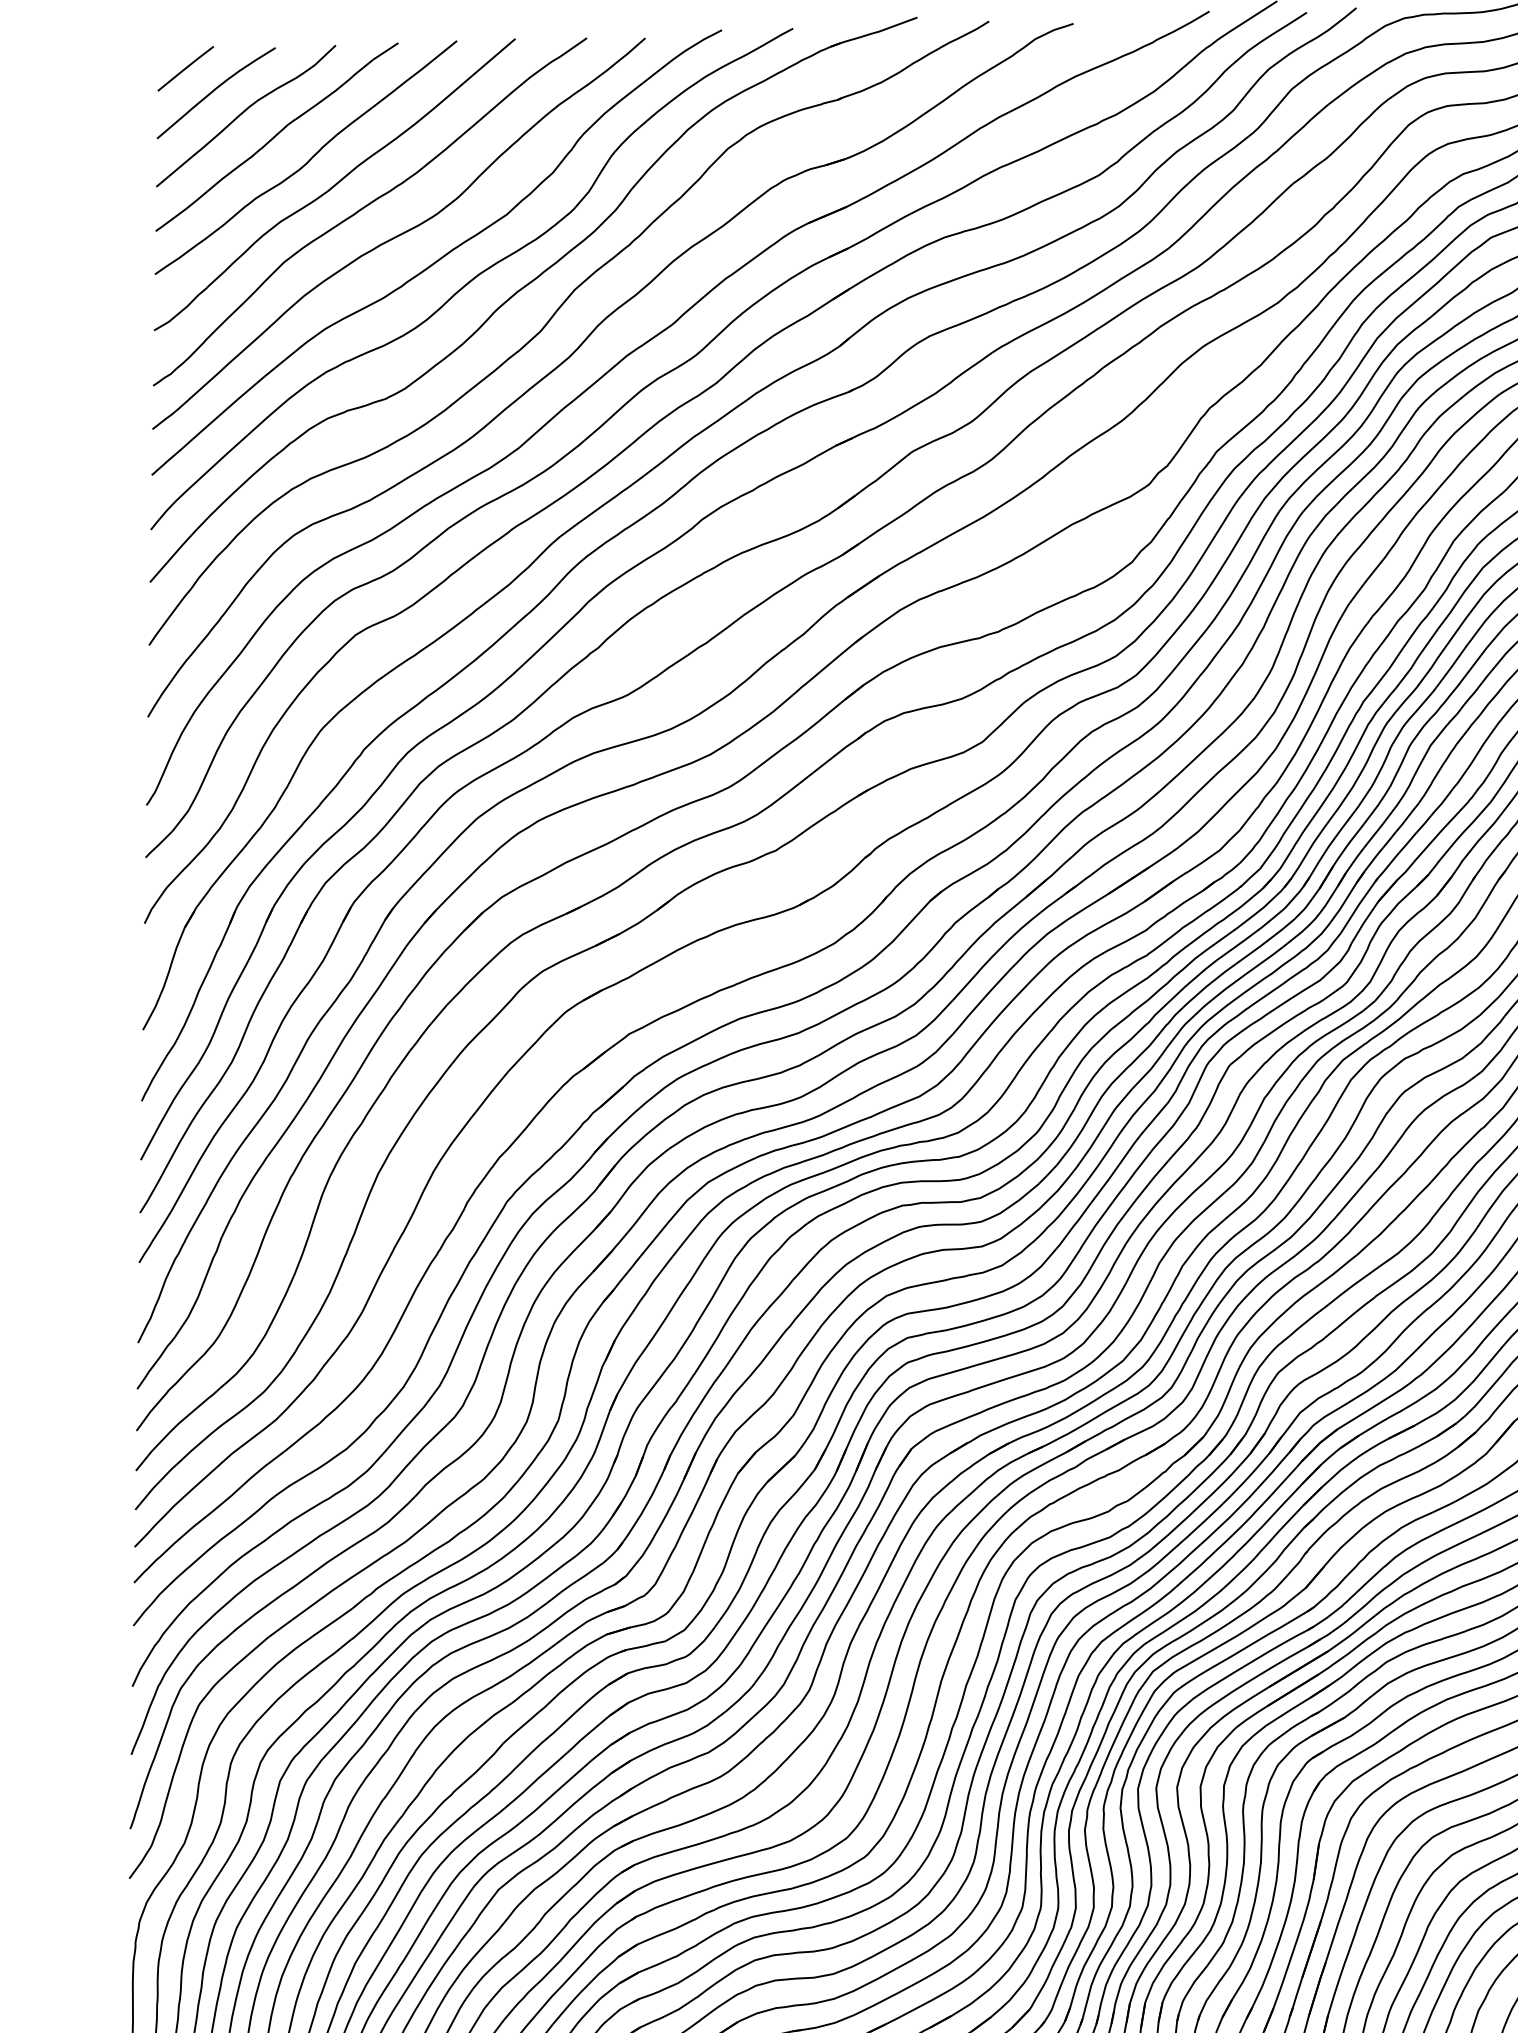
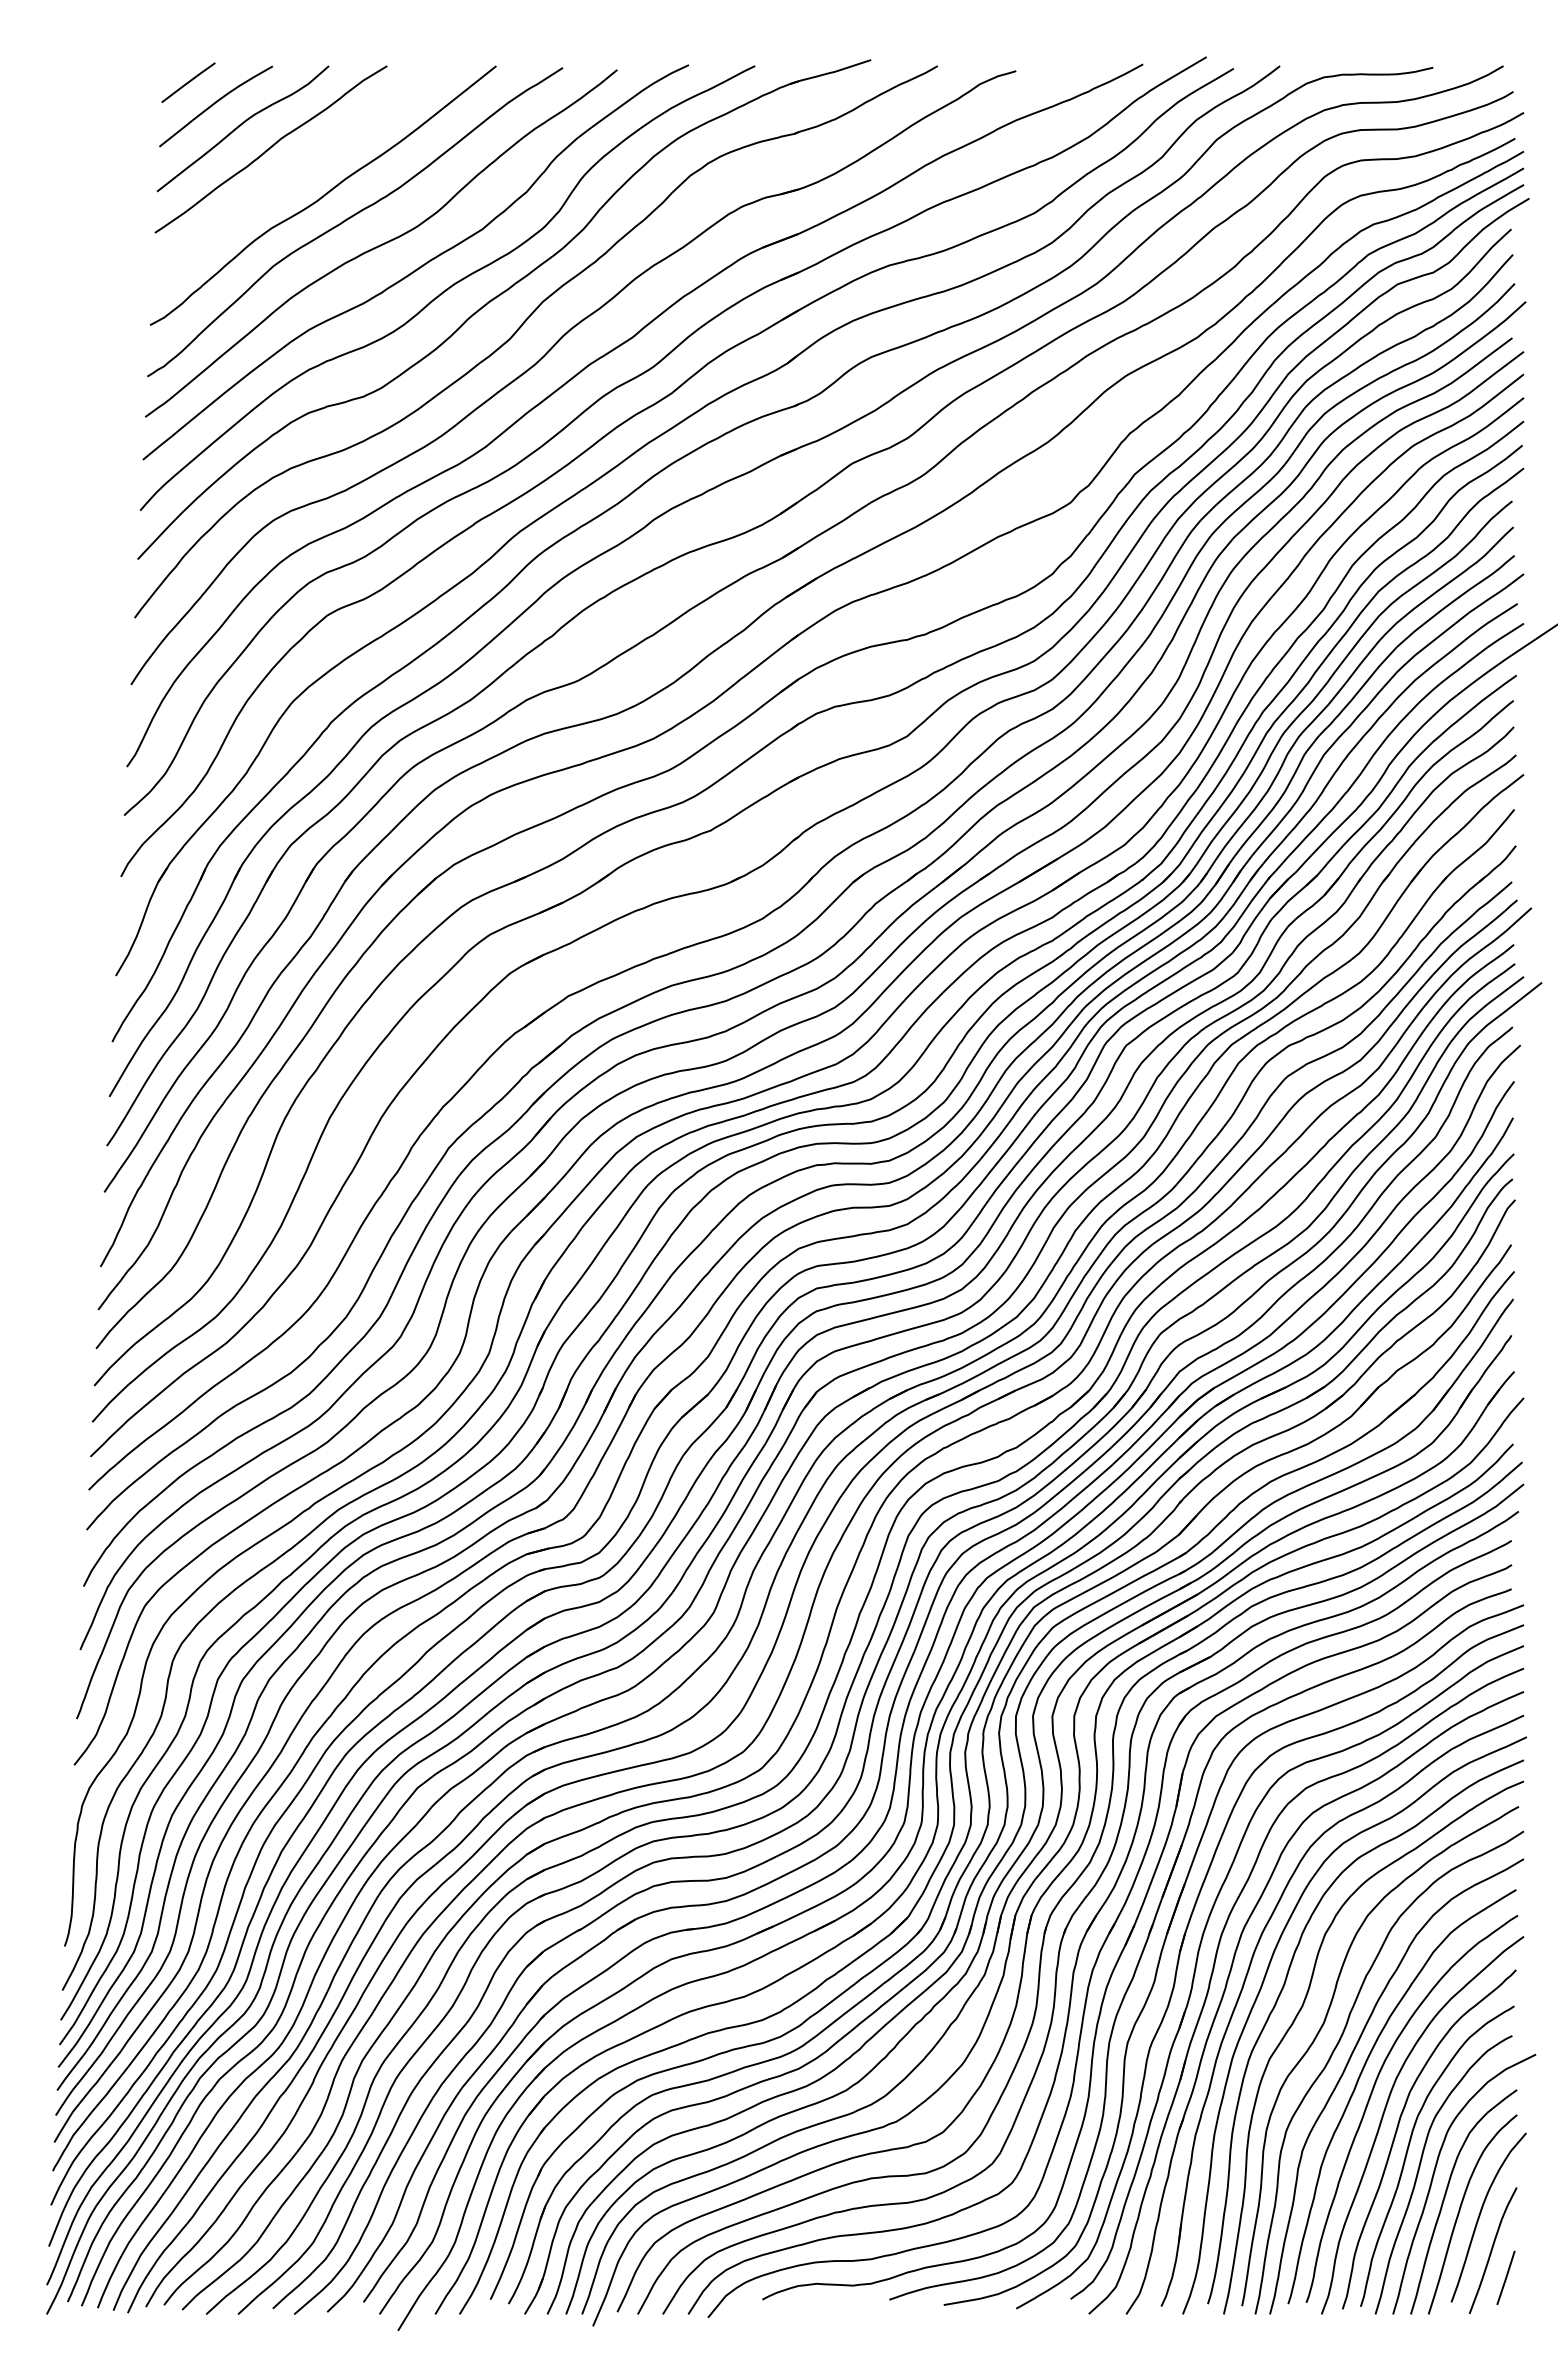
curve: (307, 160) -> (298, 172), removed

